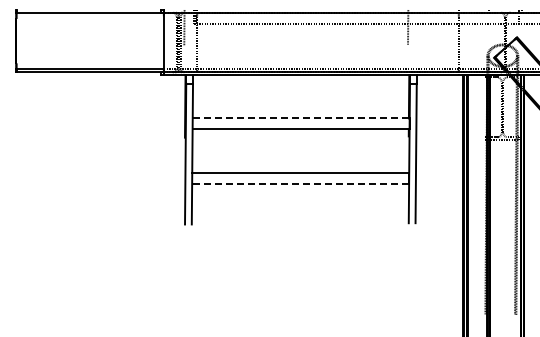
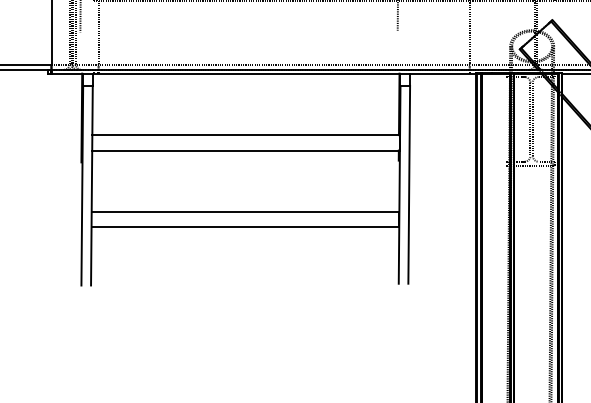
line: (301, 118) -> (246, 135), dashed -> solid
line: (300, 183) -> (245, 227), dashed -> solid

